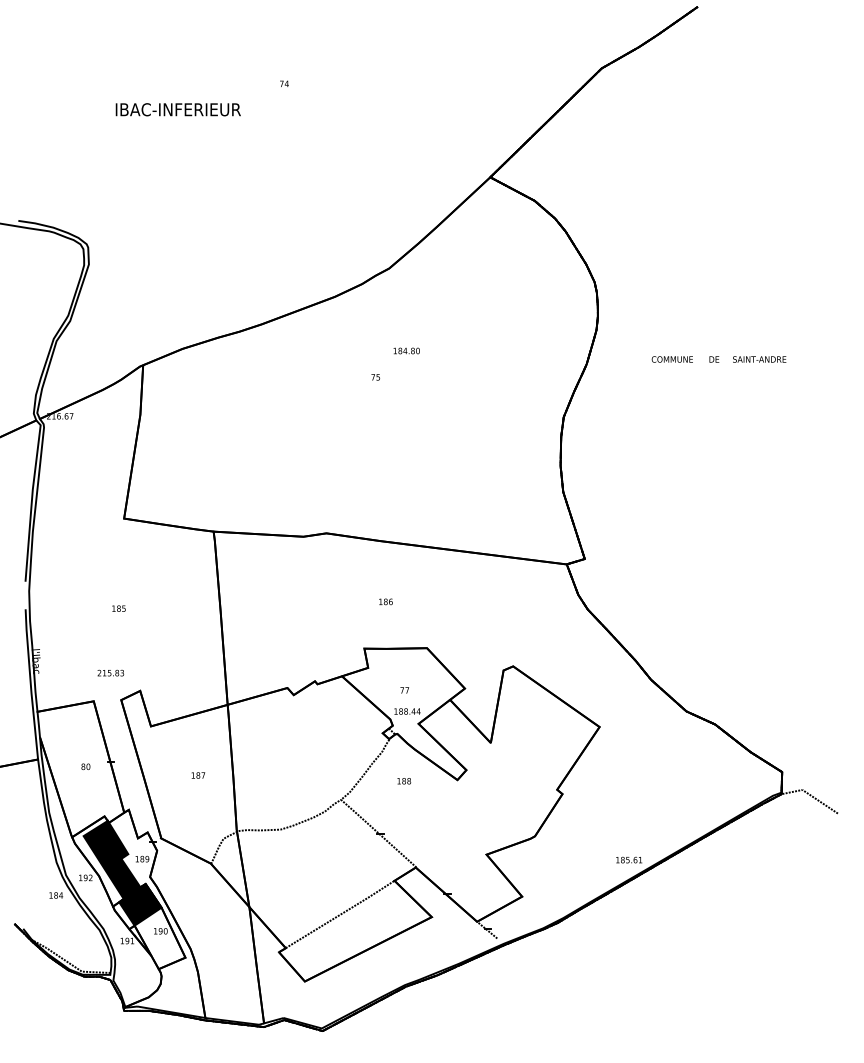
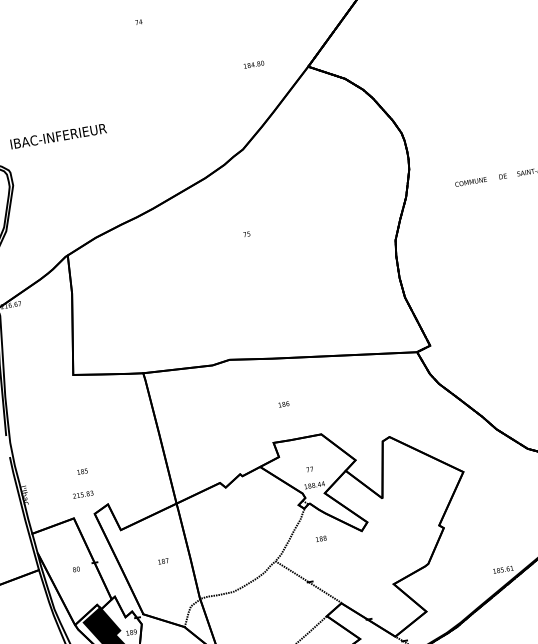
text: (177, 109) -> (57, 136), moved
text: (406, 350) -> (253, 64), moved
text: (118, 608) -> (82, 471), moved

